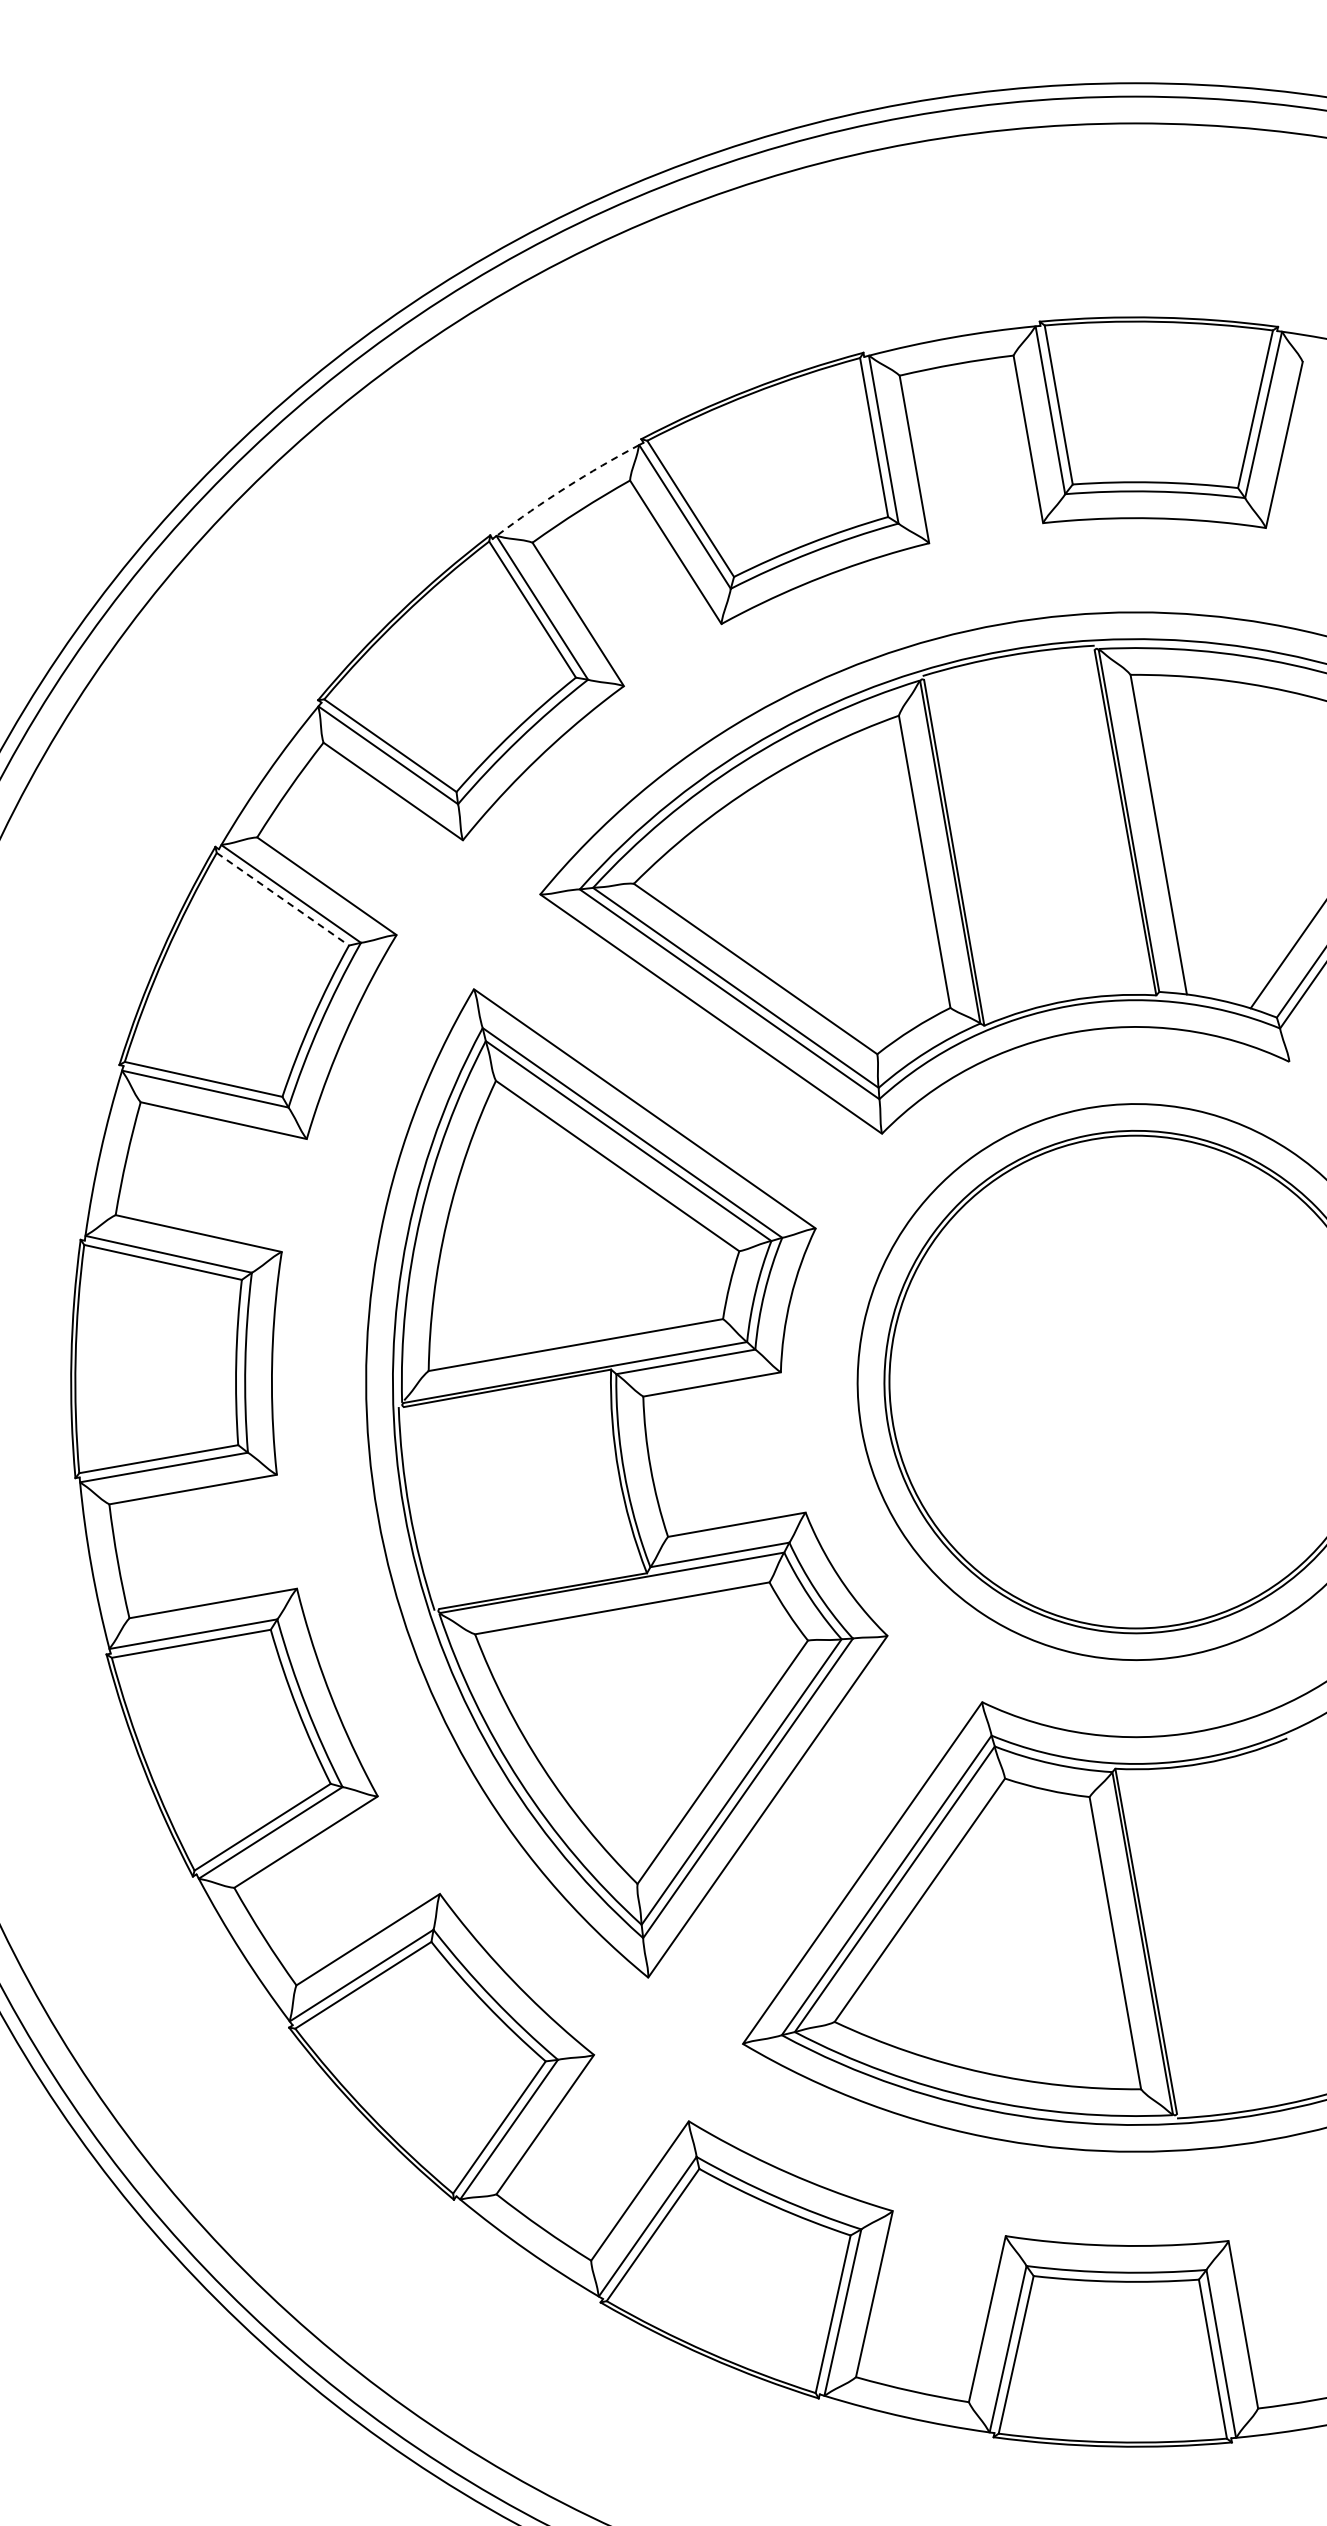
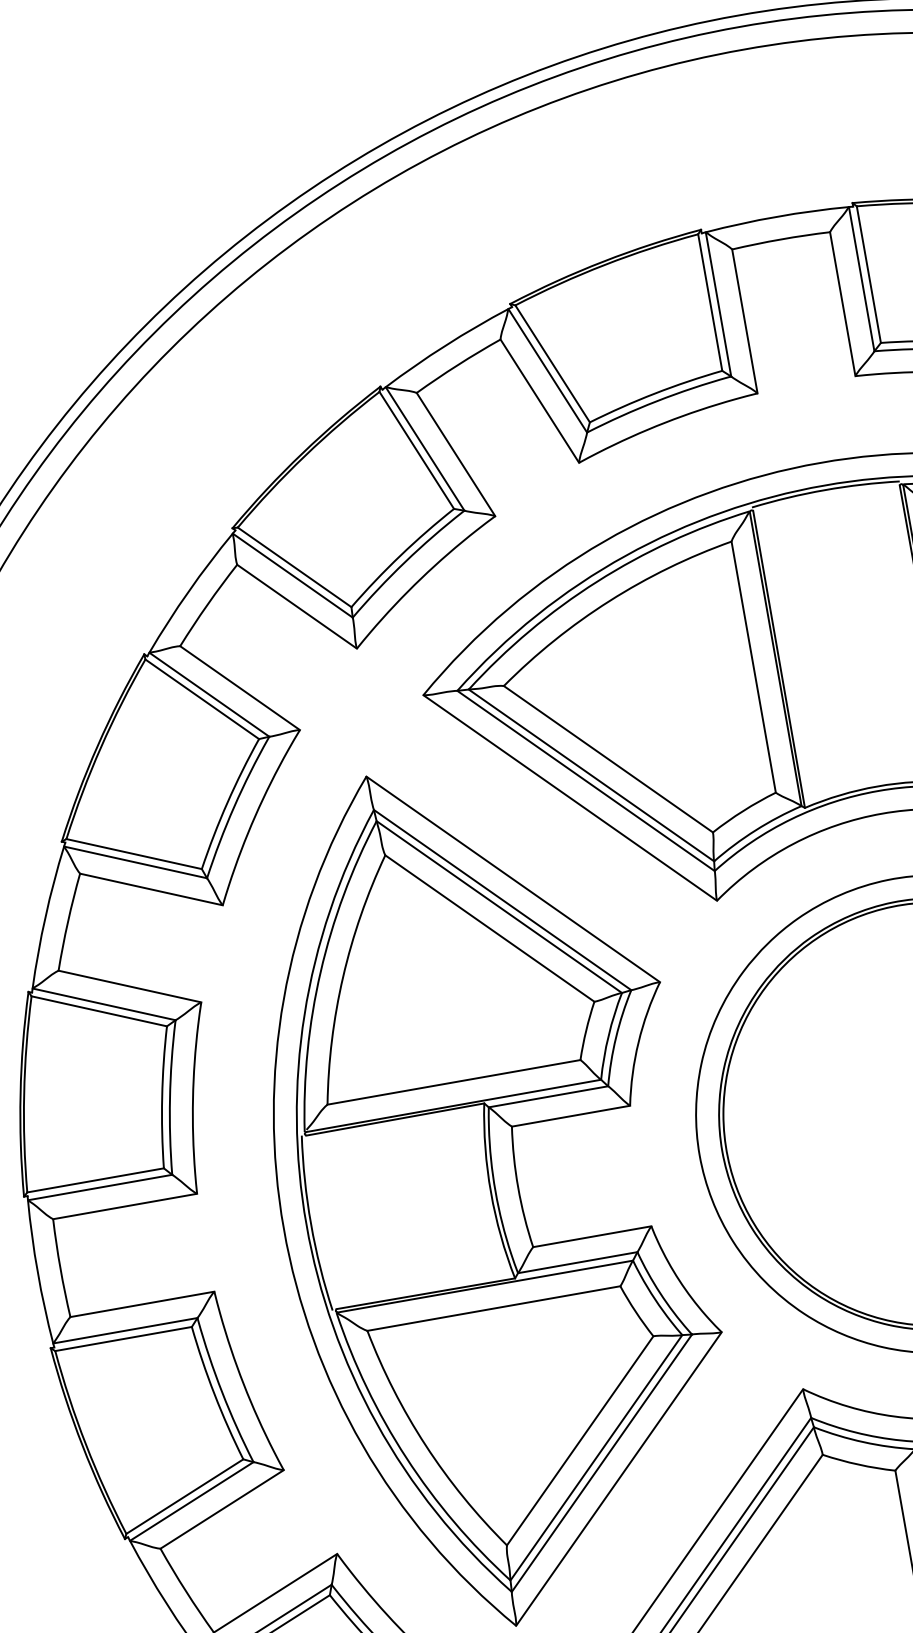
arc: (566, 487) -> (445, 345), dashed -> solid
line: (282, 899) -> (201, 699), dashed -> solid

